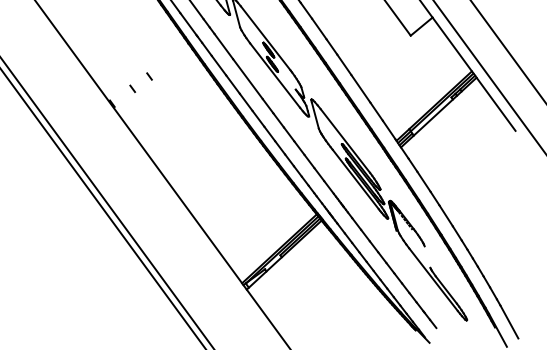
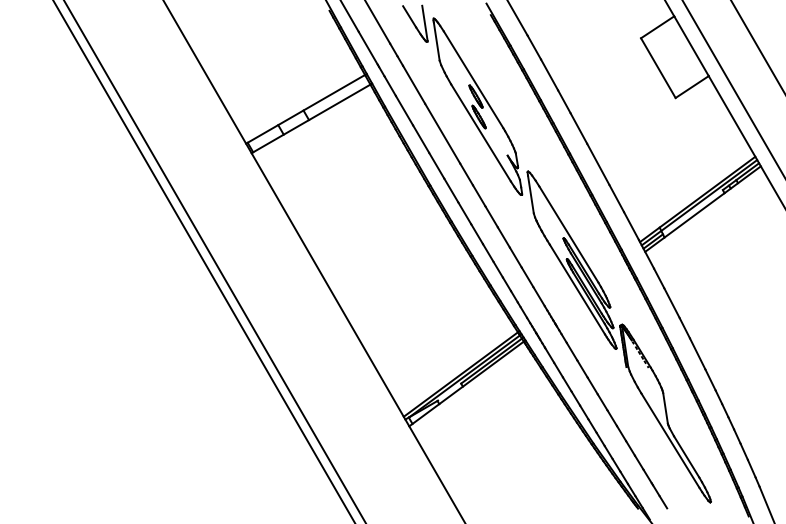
line: (149, 71) -> (306, 108), added
line: (153, 78) -> (311, 118), added
line: (427, 256) -> (665, 407), added

